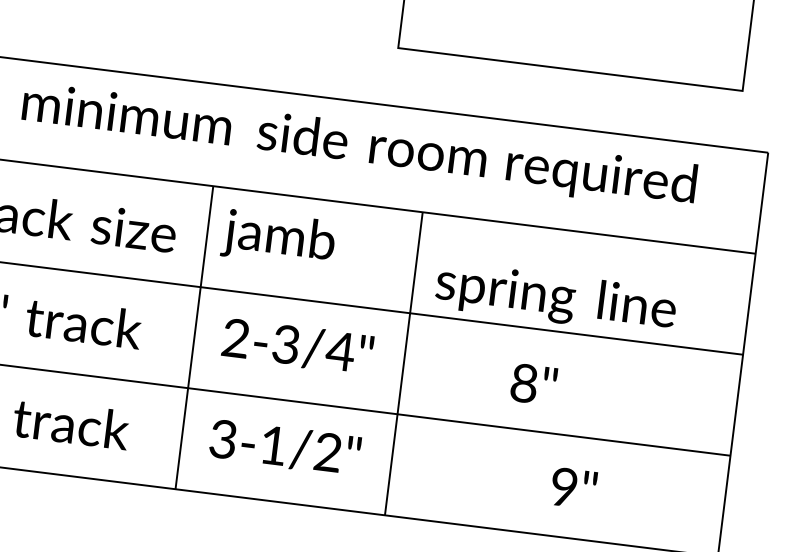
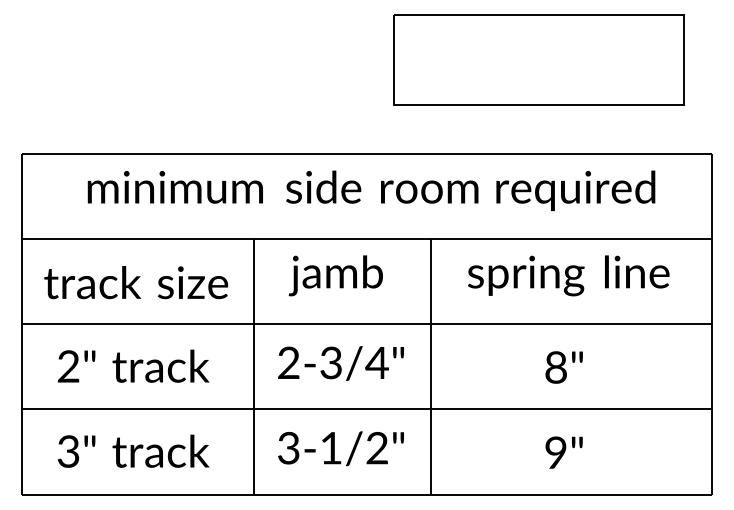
text: (278, 238) -> (335, 275), moved
text: (555, 298) -> (568, 275), moved
text: (533, 384) -> (563, 367), moved
text: (573, 488) -> (563, 452), moved

